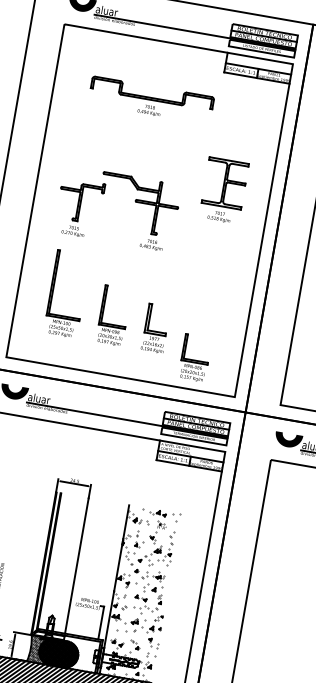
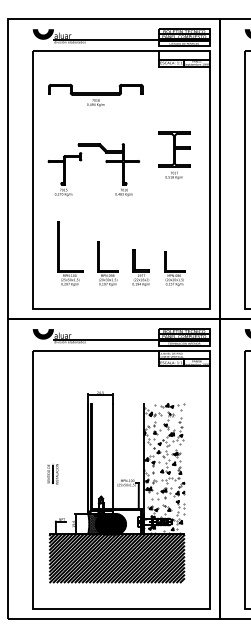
part: (150, 99) -> (95, 94), moved
part: (134, 201) -> (105, 162), moved
part: (195, 357) -> (174, 268), moved

